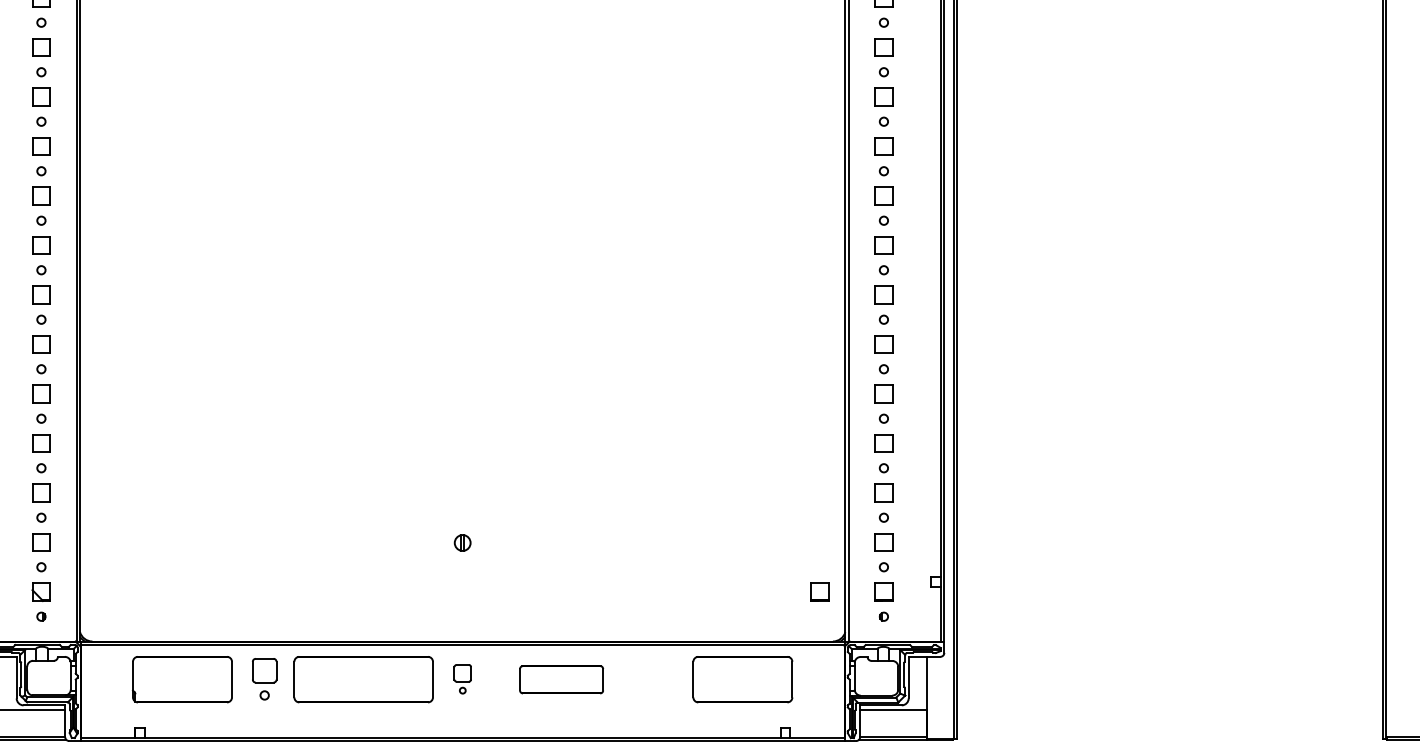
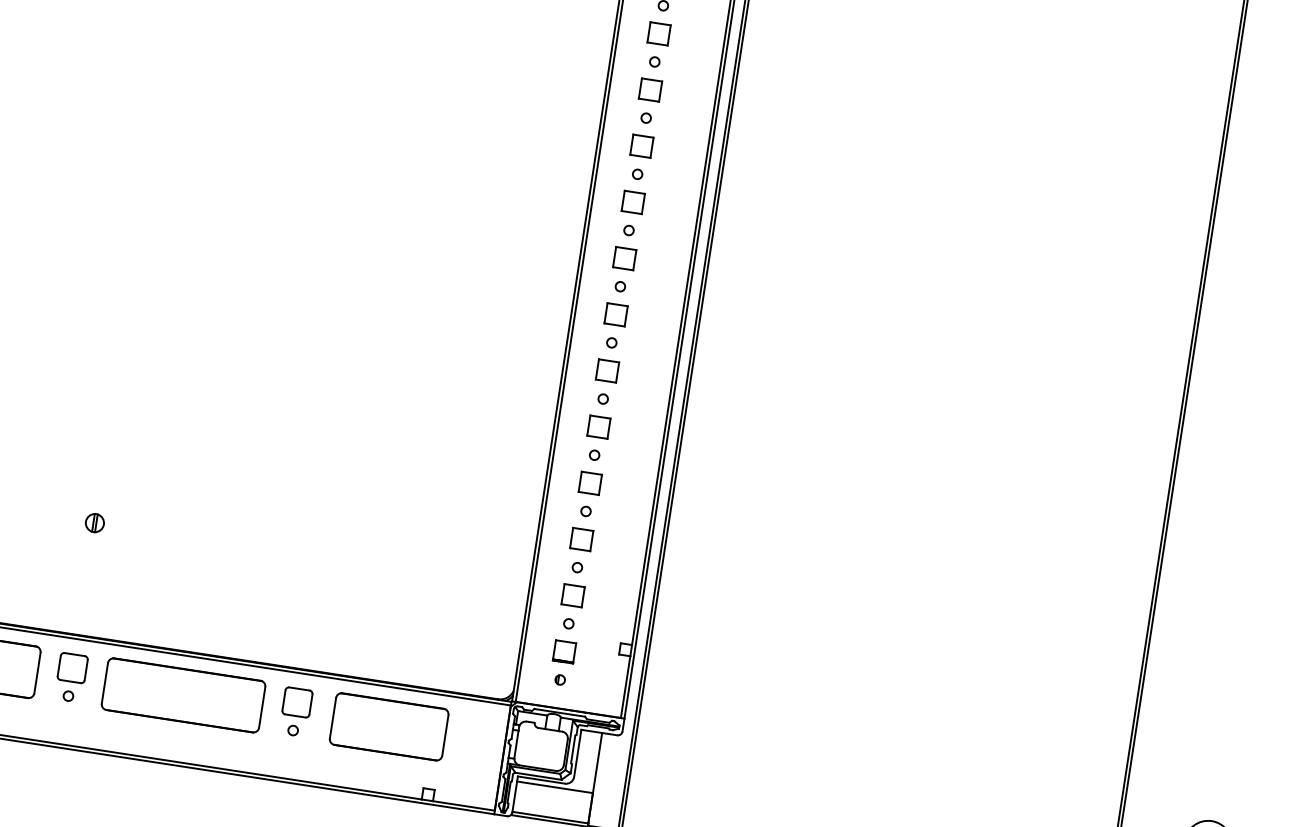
part: (819, 591) -> (491, 640), removed
part: (462, 679) -> (71, 678), size x1.43
part: (561, 679) -> (183, 695), size x1.67
part: (660, 679) -> (295, 712), added

